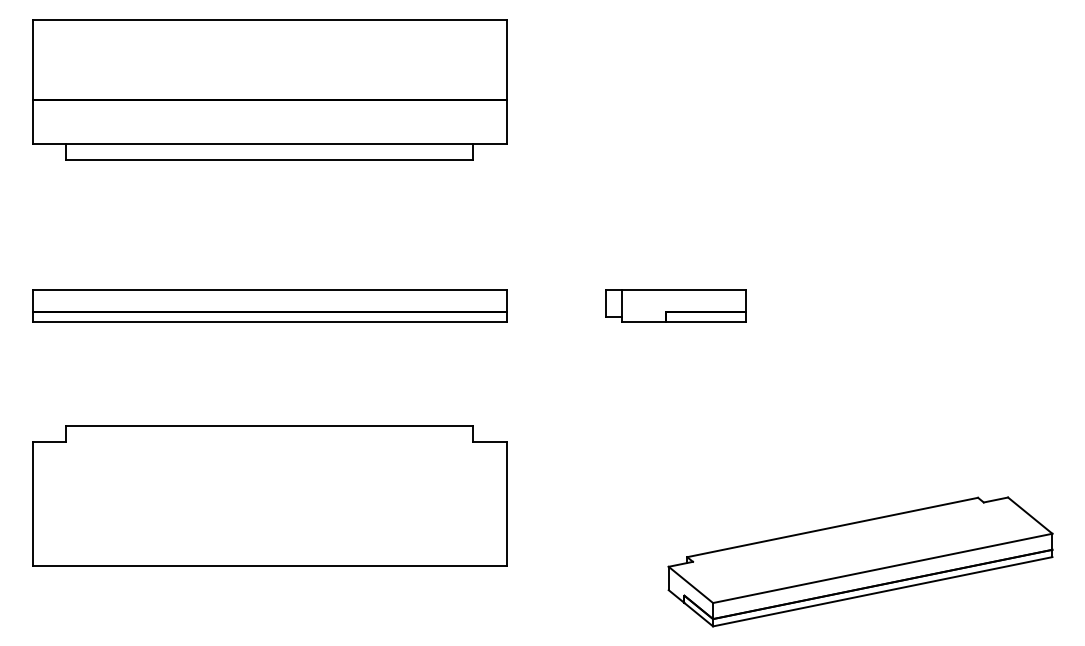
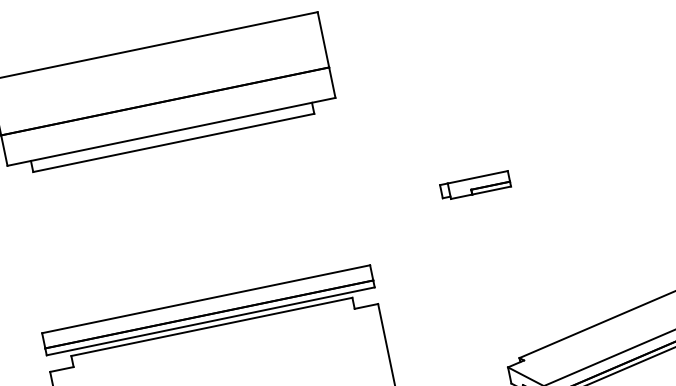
part: (269, 305) -> (208, 310), moved
part: (675, 305) -> (475, 185), size x0.7

